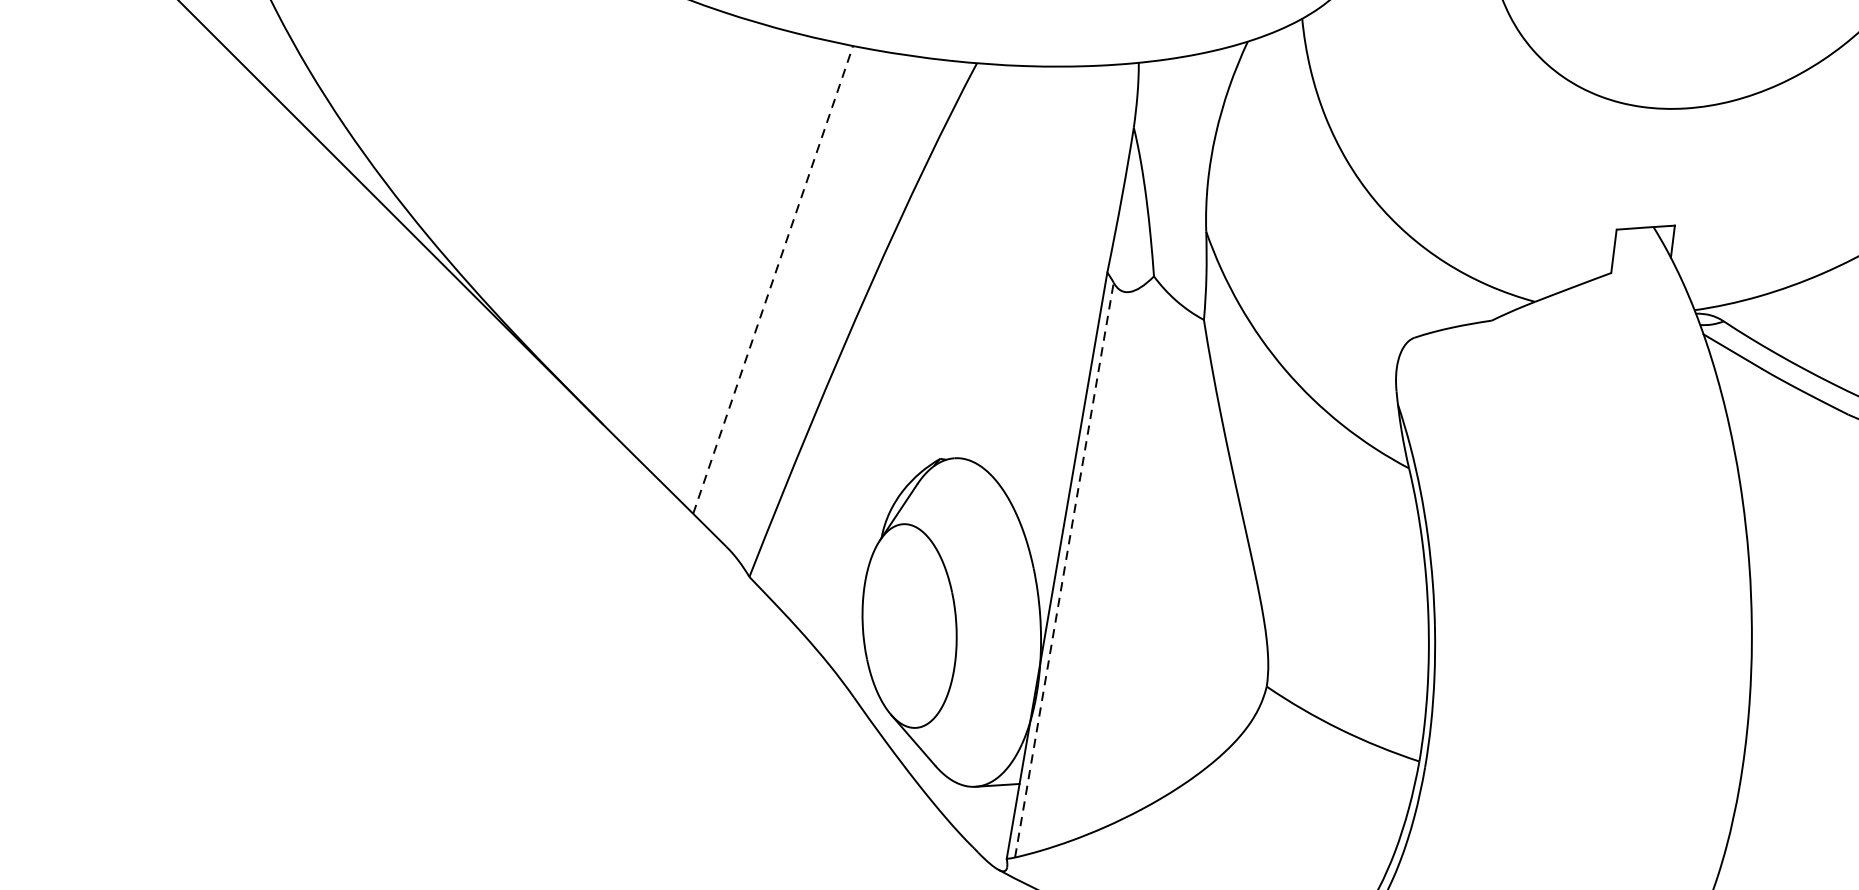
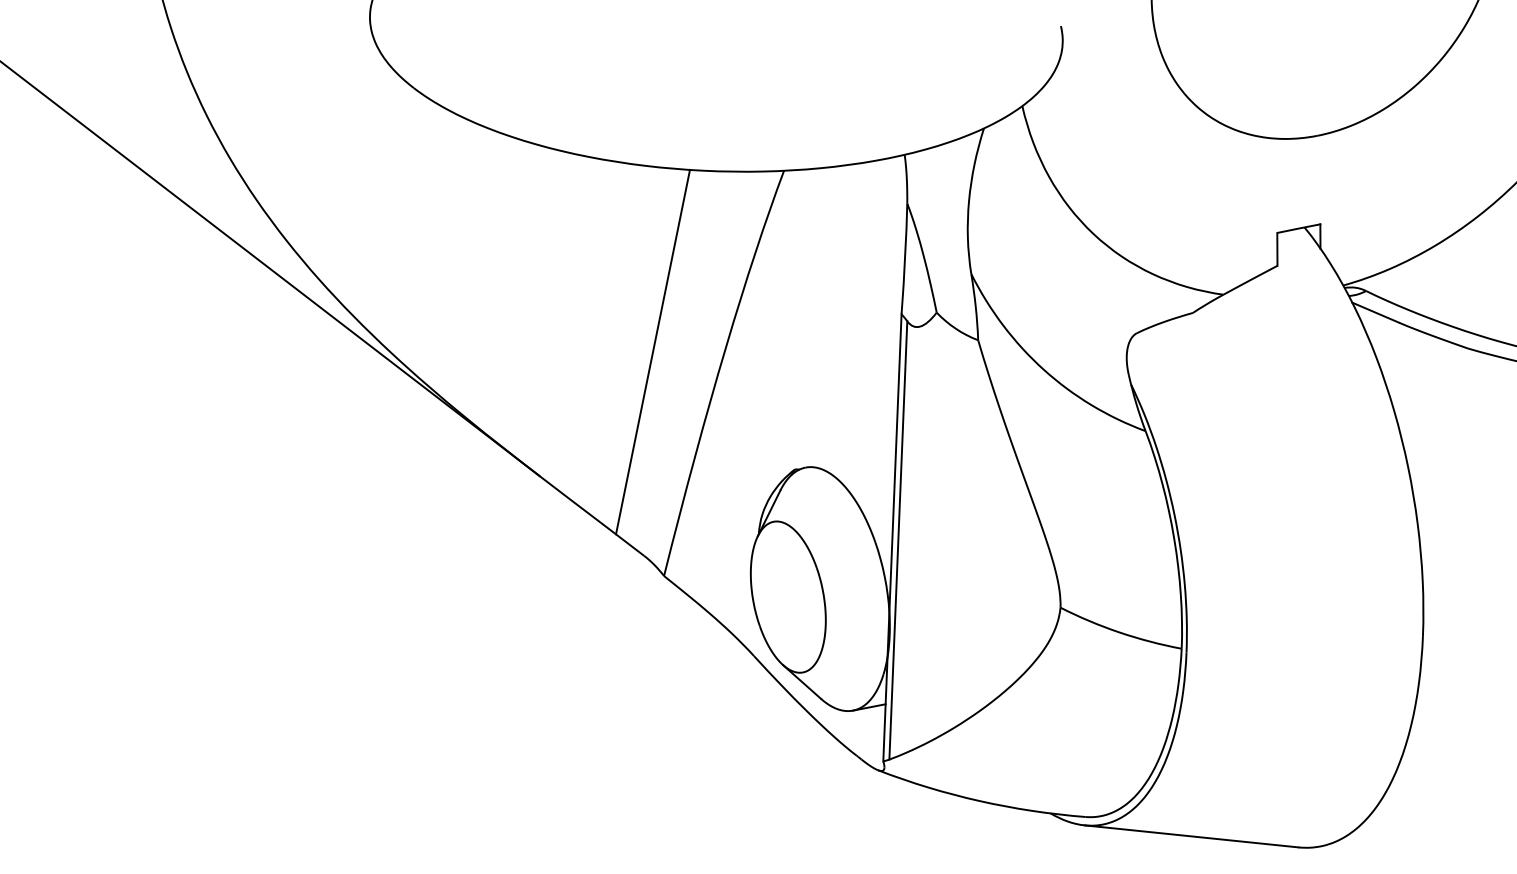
line: (773, 280) -> (653, 352), dashed -> solid
line: (1064, 568) -> (898, 539), dashed -> solid

